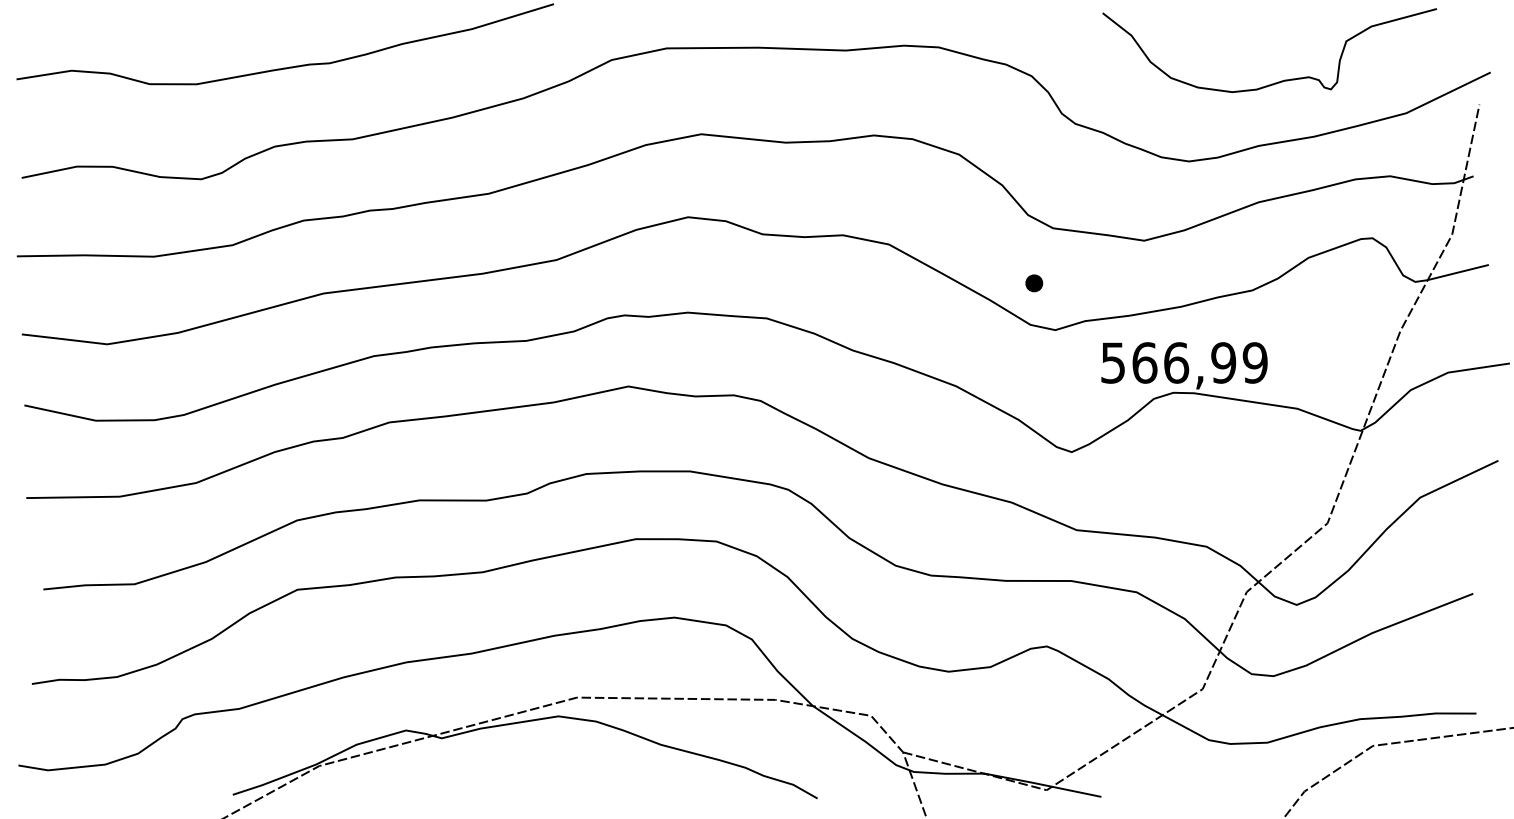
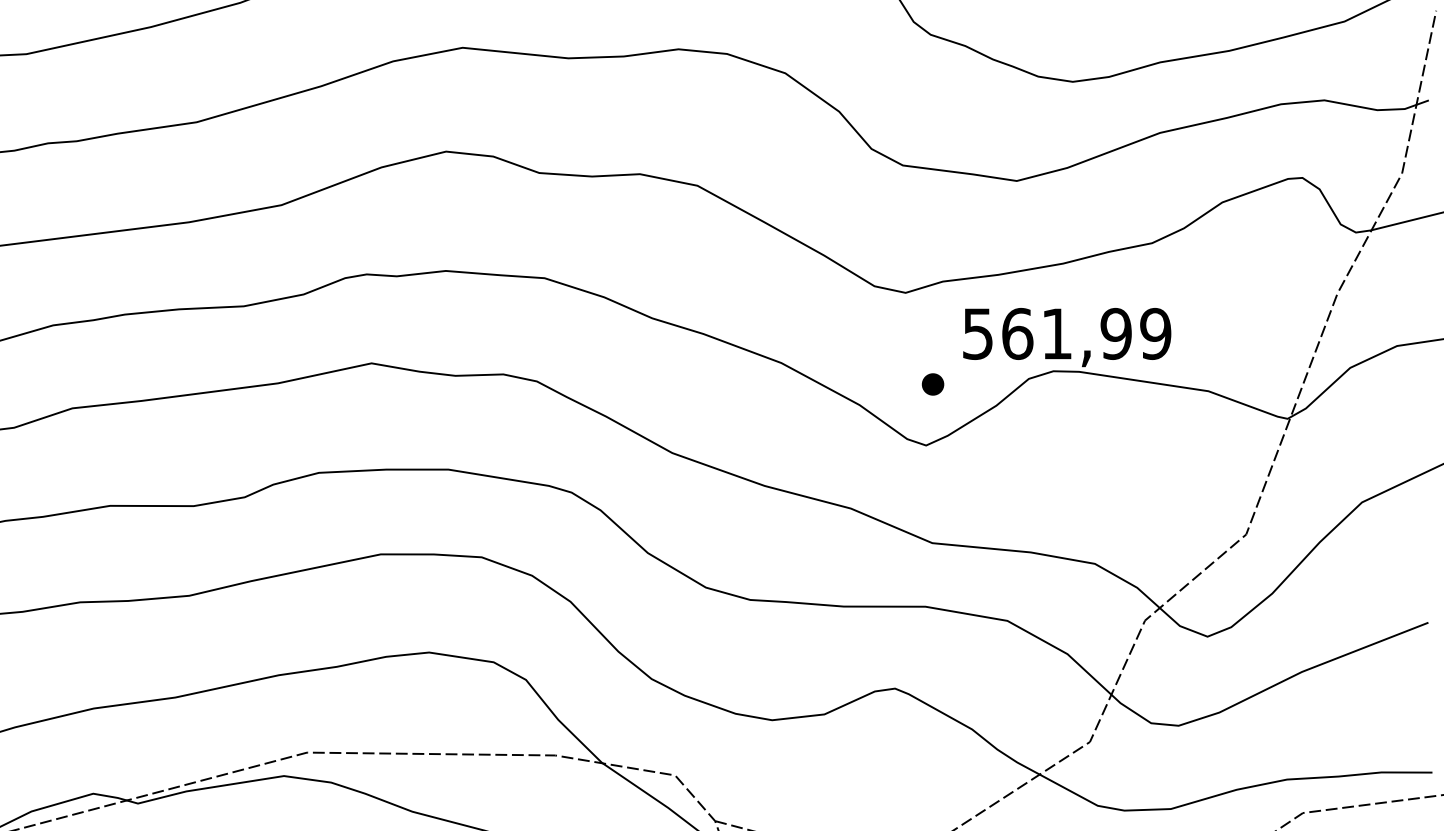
part: (1034, 283) -> (933, 384), moved
text: (1176, 362) -> (1057, 333), 566,99 -> 561,99

